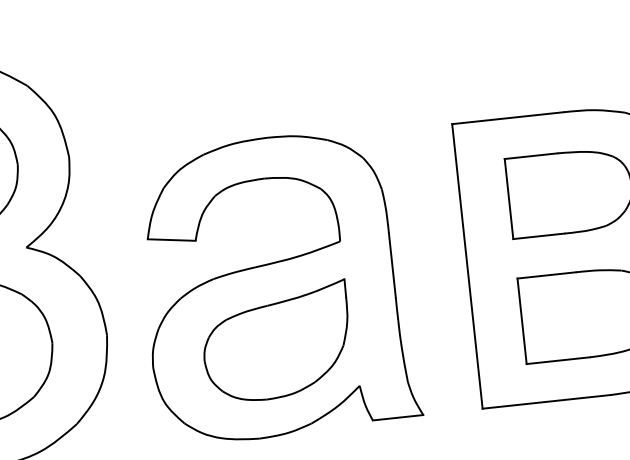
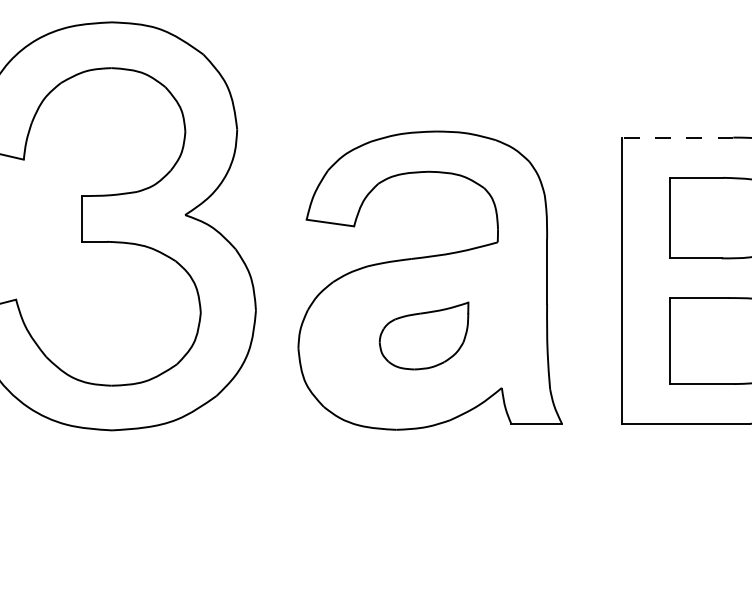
line: (507, 118) -> (677, 137), solid -> dashed
part: (276, 341) -> (423, 335), size x0.6

